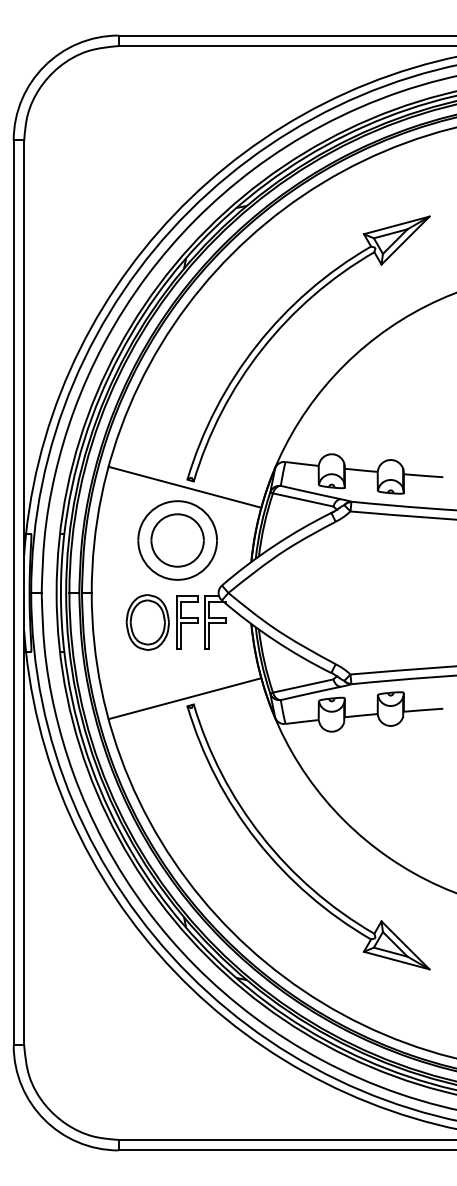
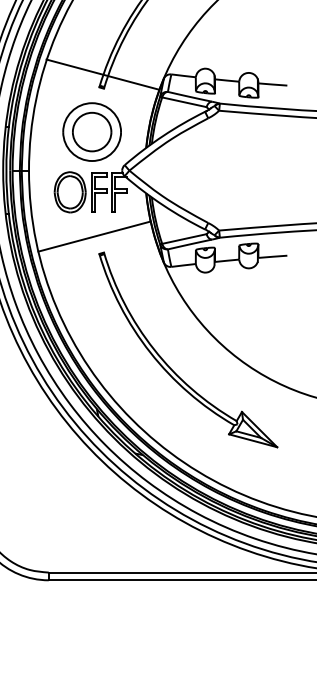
line: (184, 486) -> (102, 74), moved
line: (184, 698) -> (94, 236), moved

